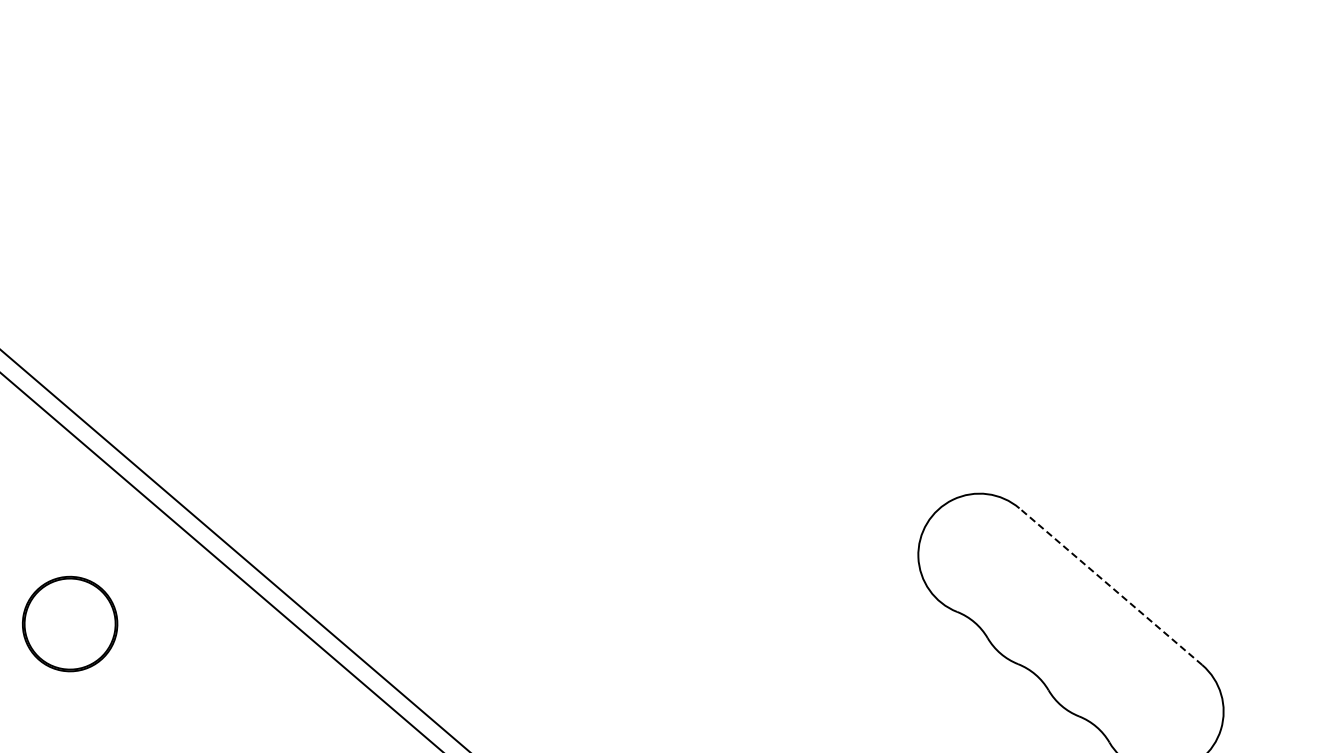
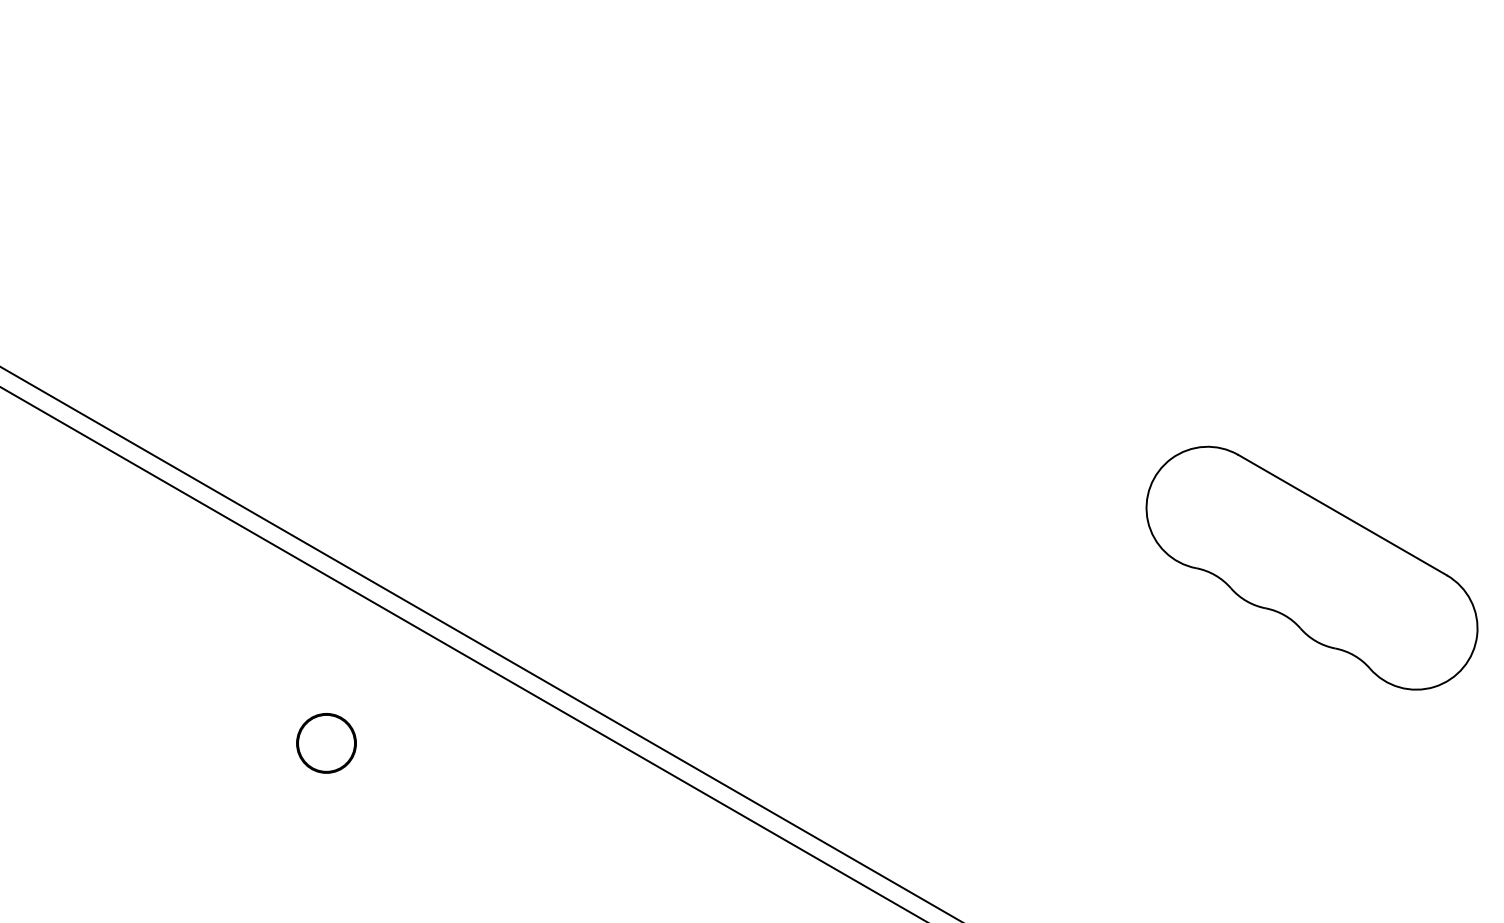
line: (1110, 586) -> (1342, 514), dashed -> solid
circle: (70, 624) -> (326, 743), size x0.62

